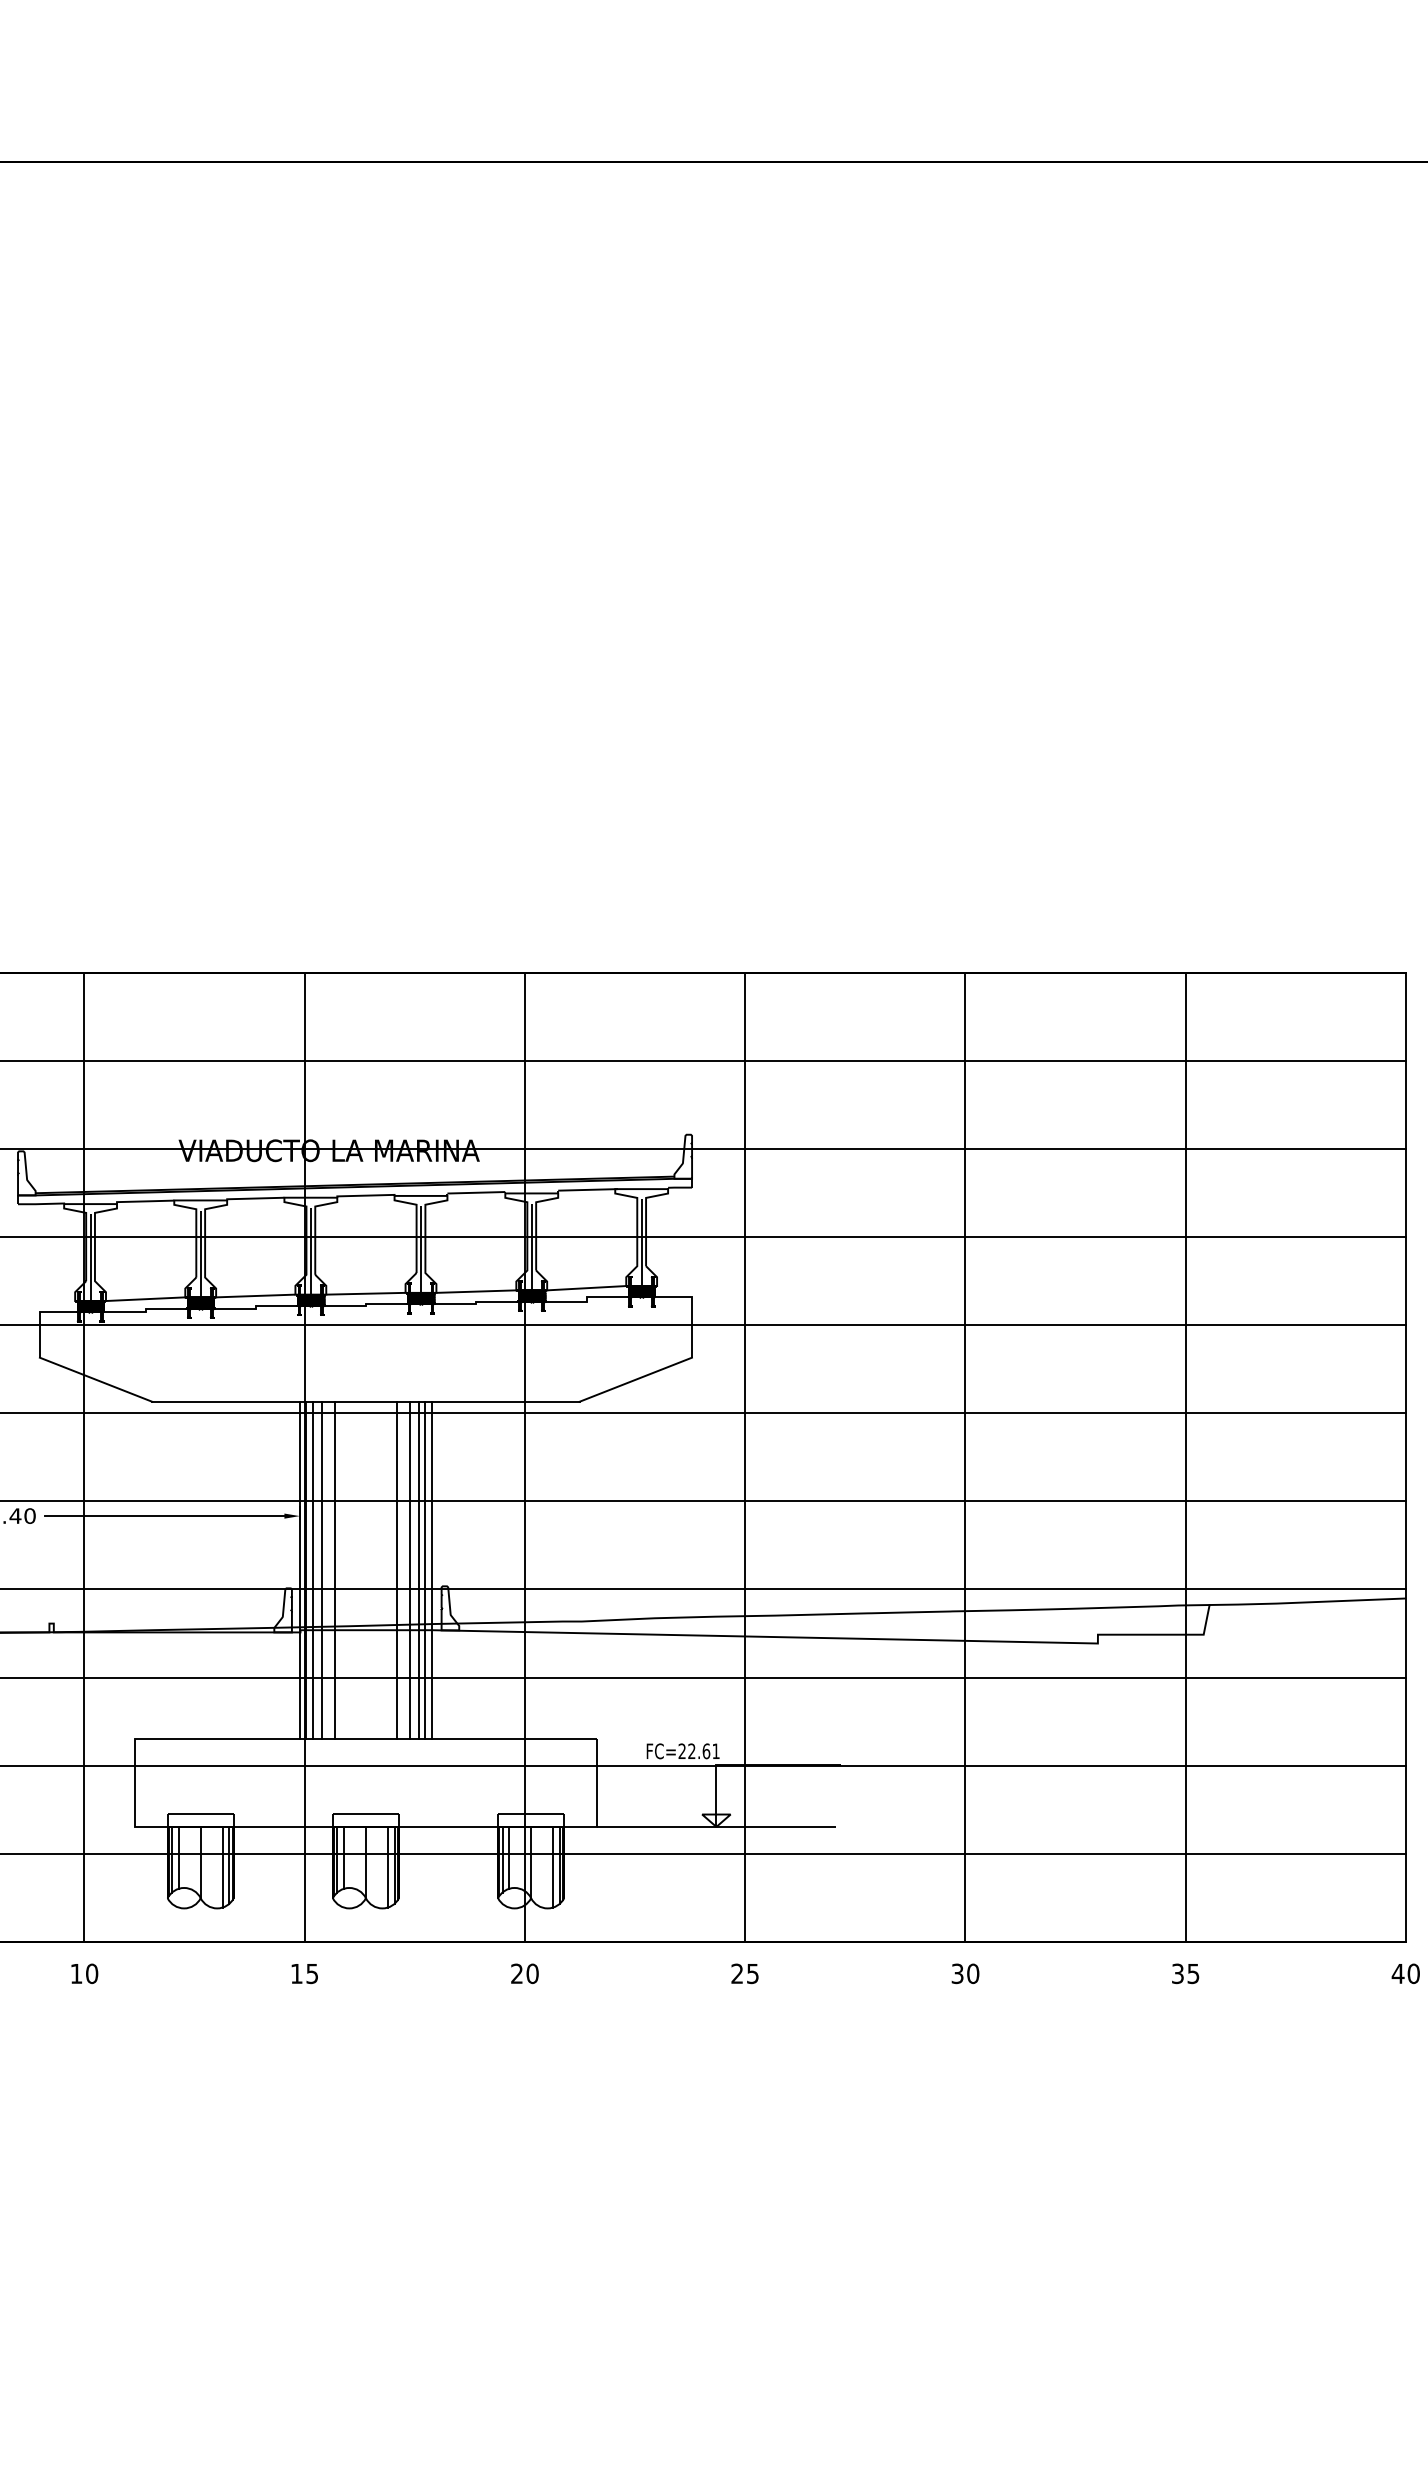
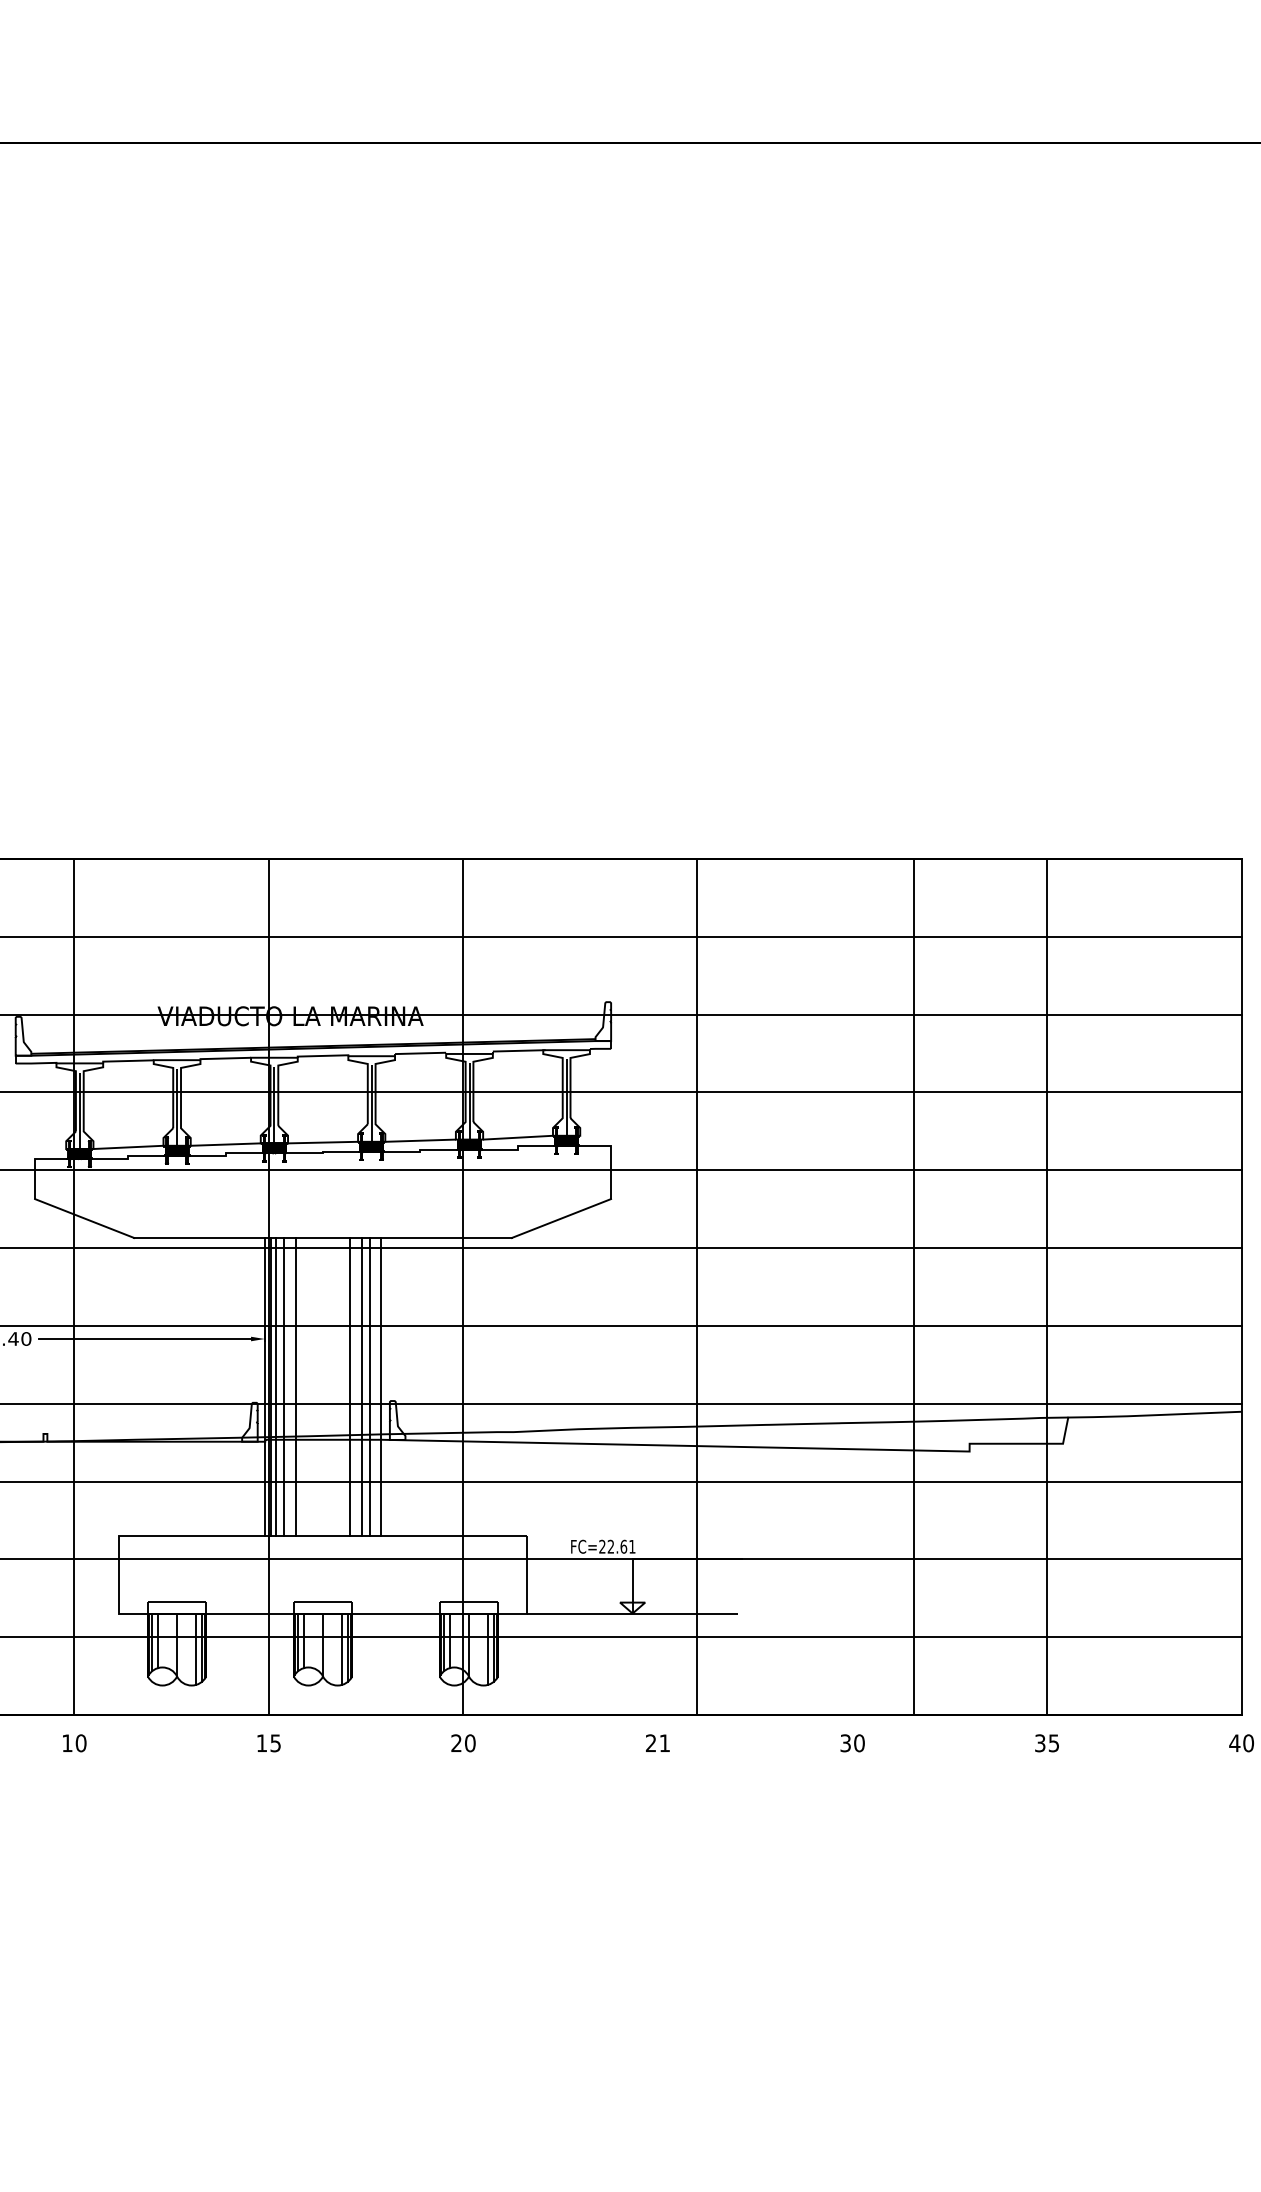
line: (745, 1456) -> (697, 1286), moved
line: (965, 1456) -> (913, 1286), moved
line: (425, 1569) -> (375, 1386), removed
text: (752, 1974) -> (664, 1743), 25 -> 21

